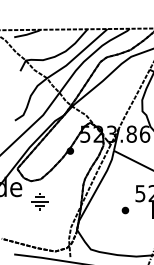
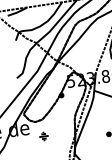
part: (39, 201) -> (43, 136), size x0.7

